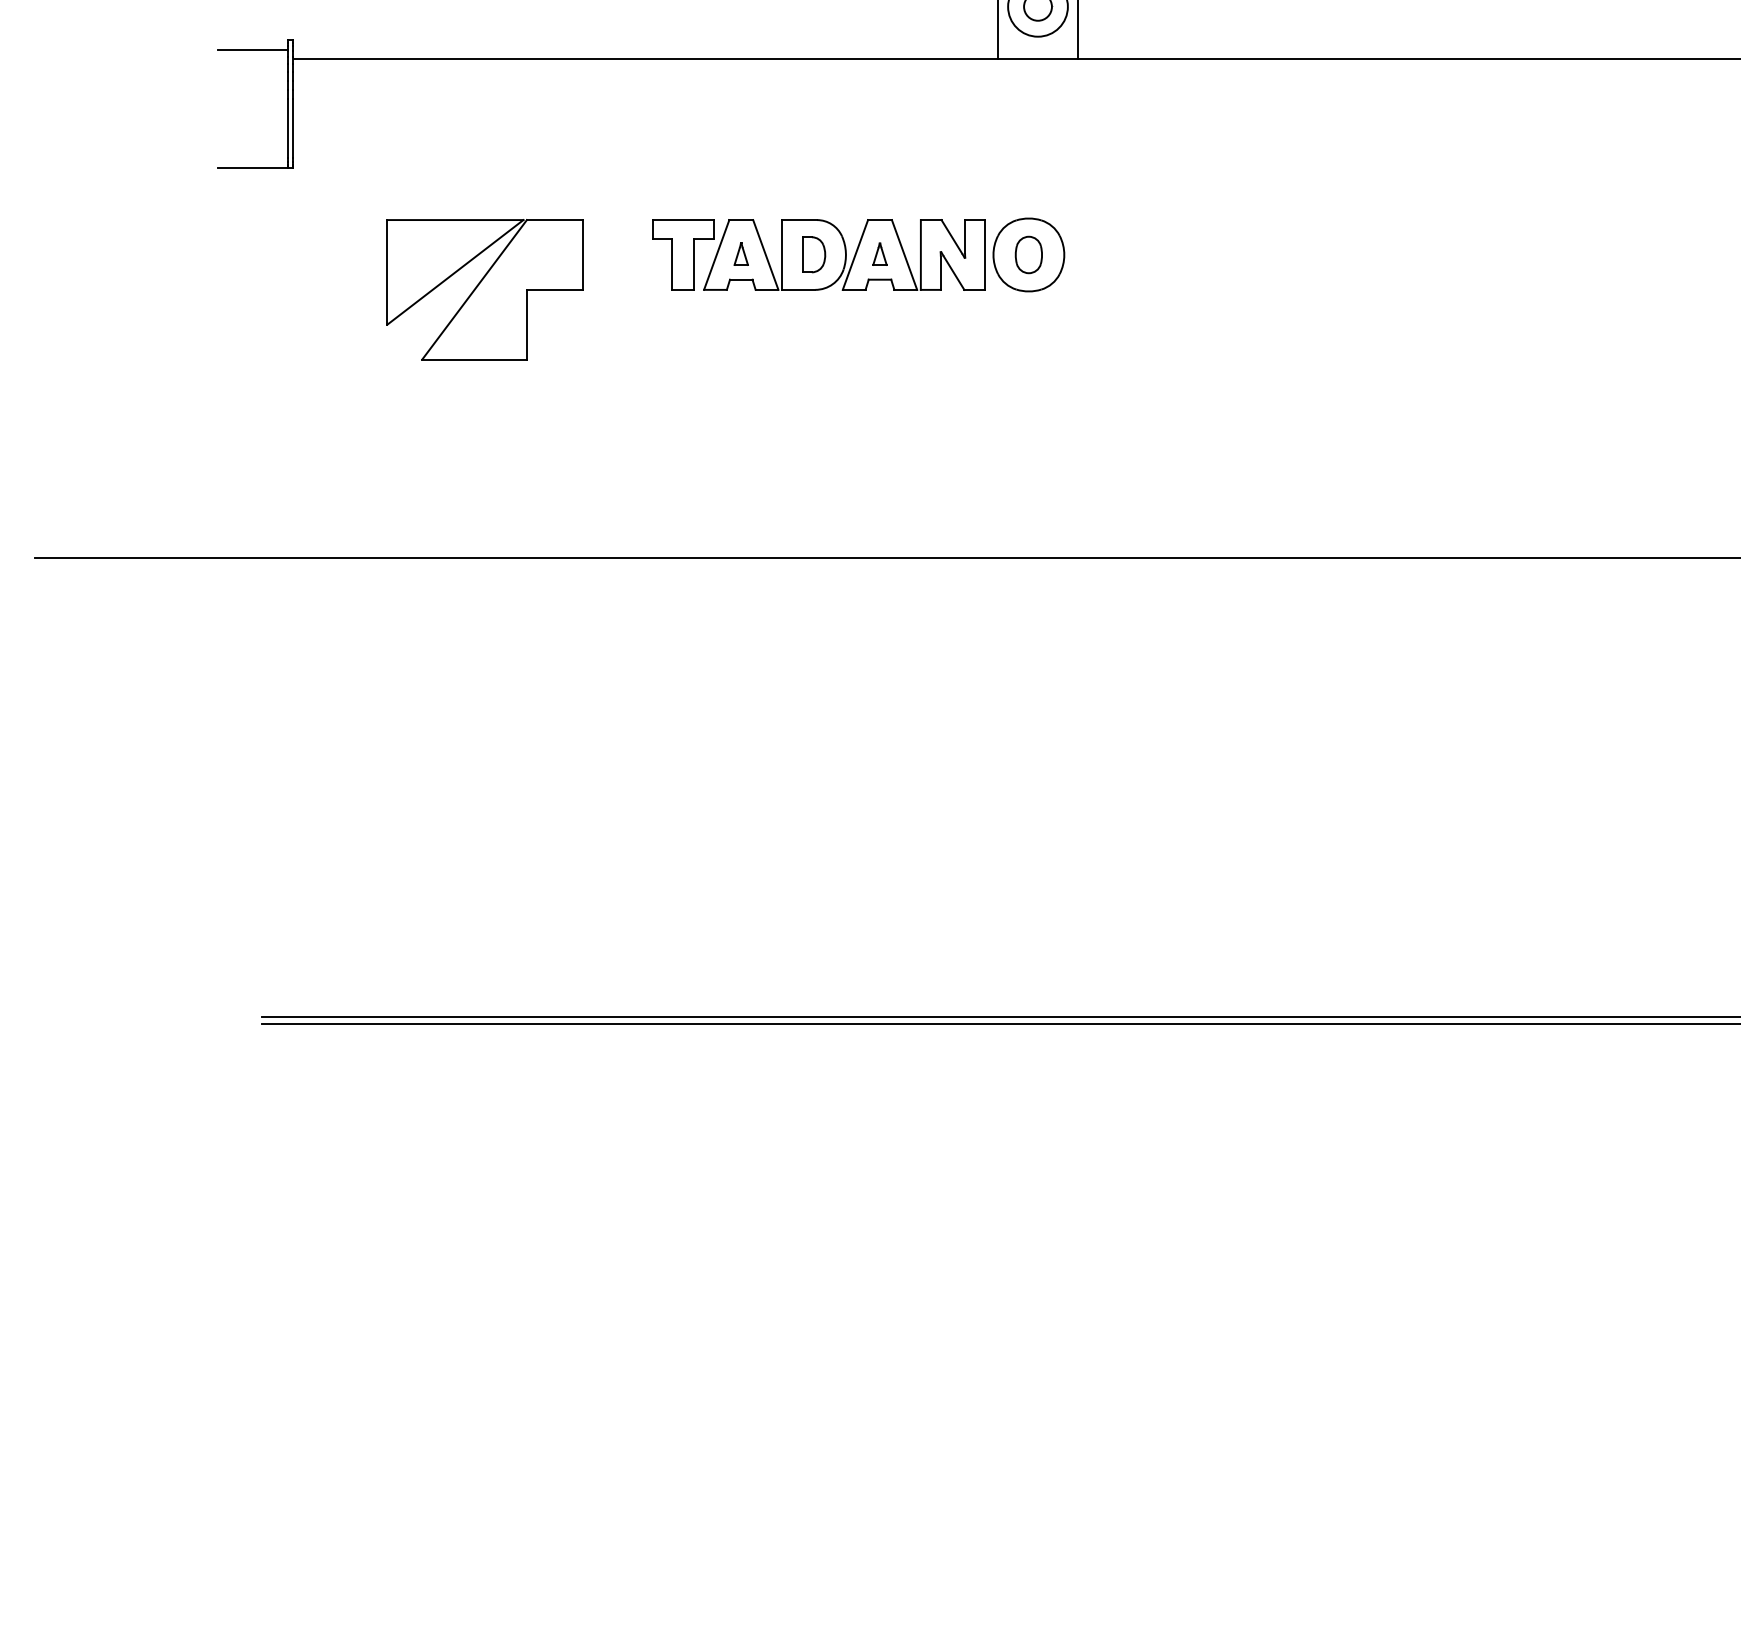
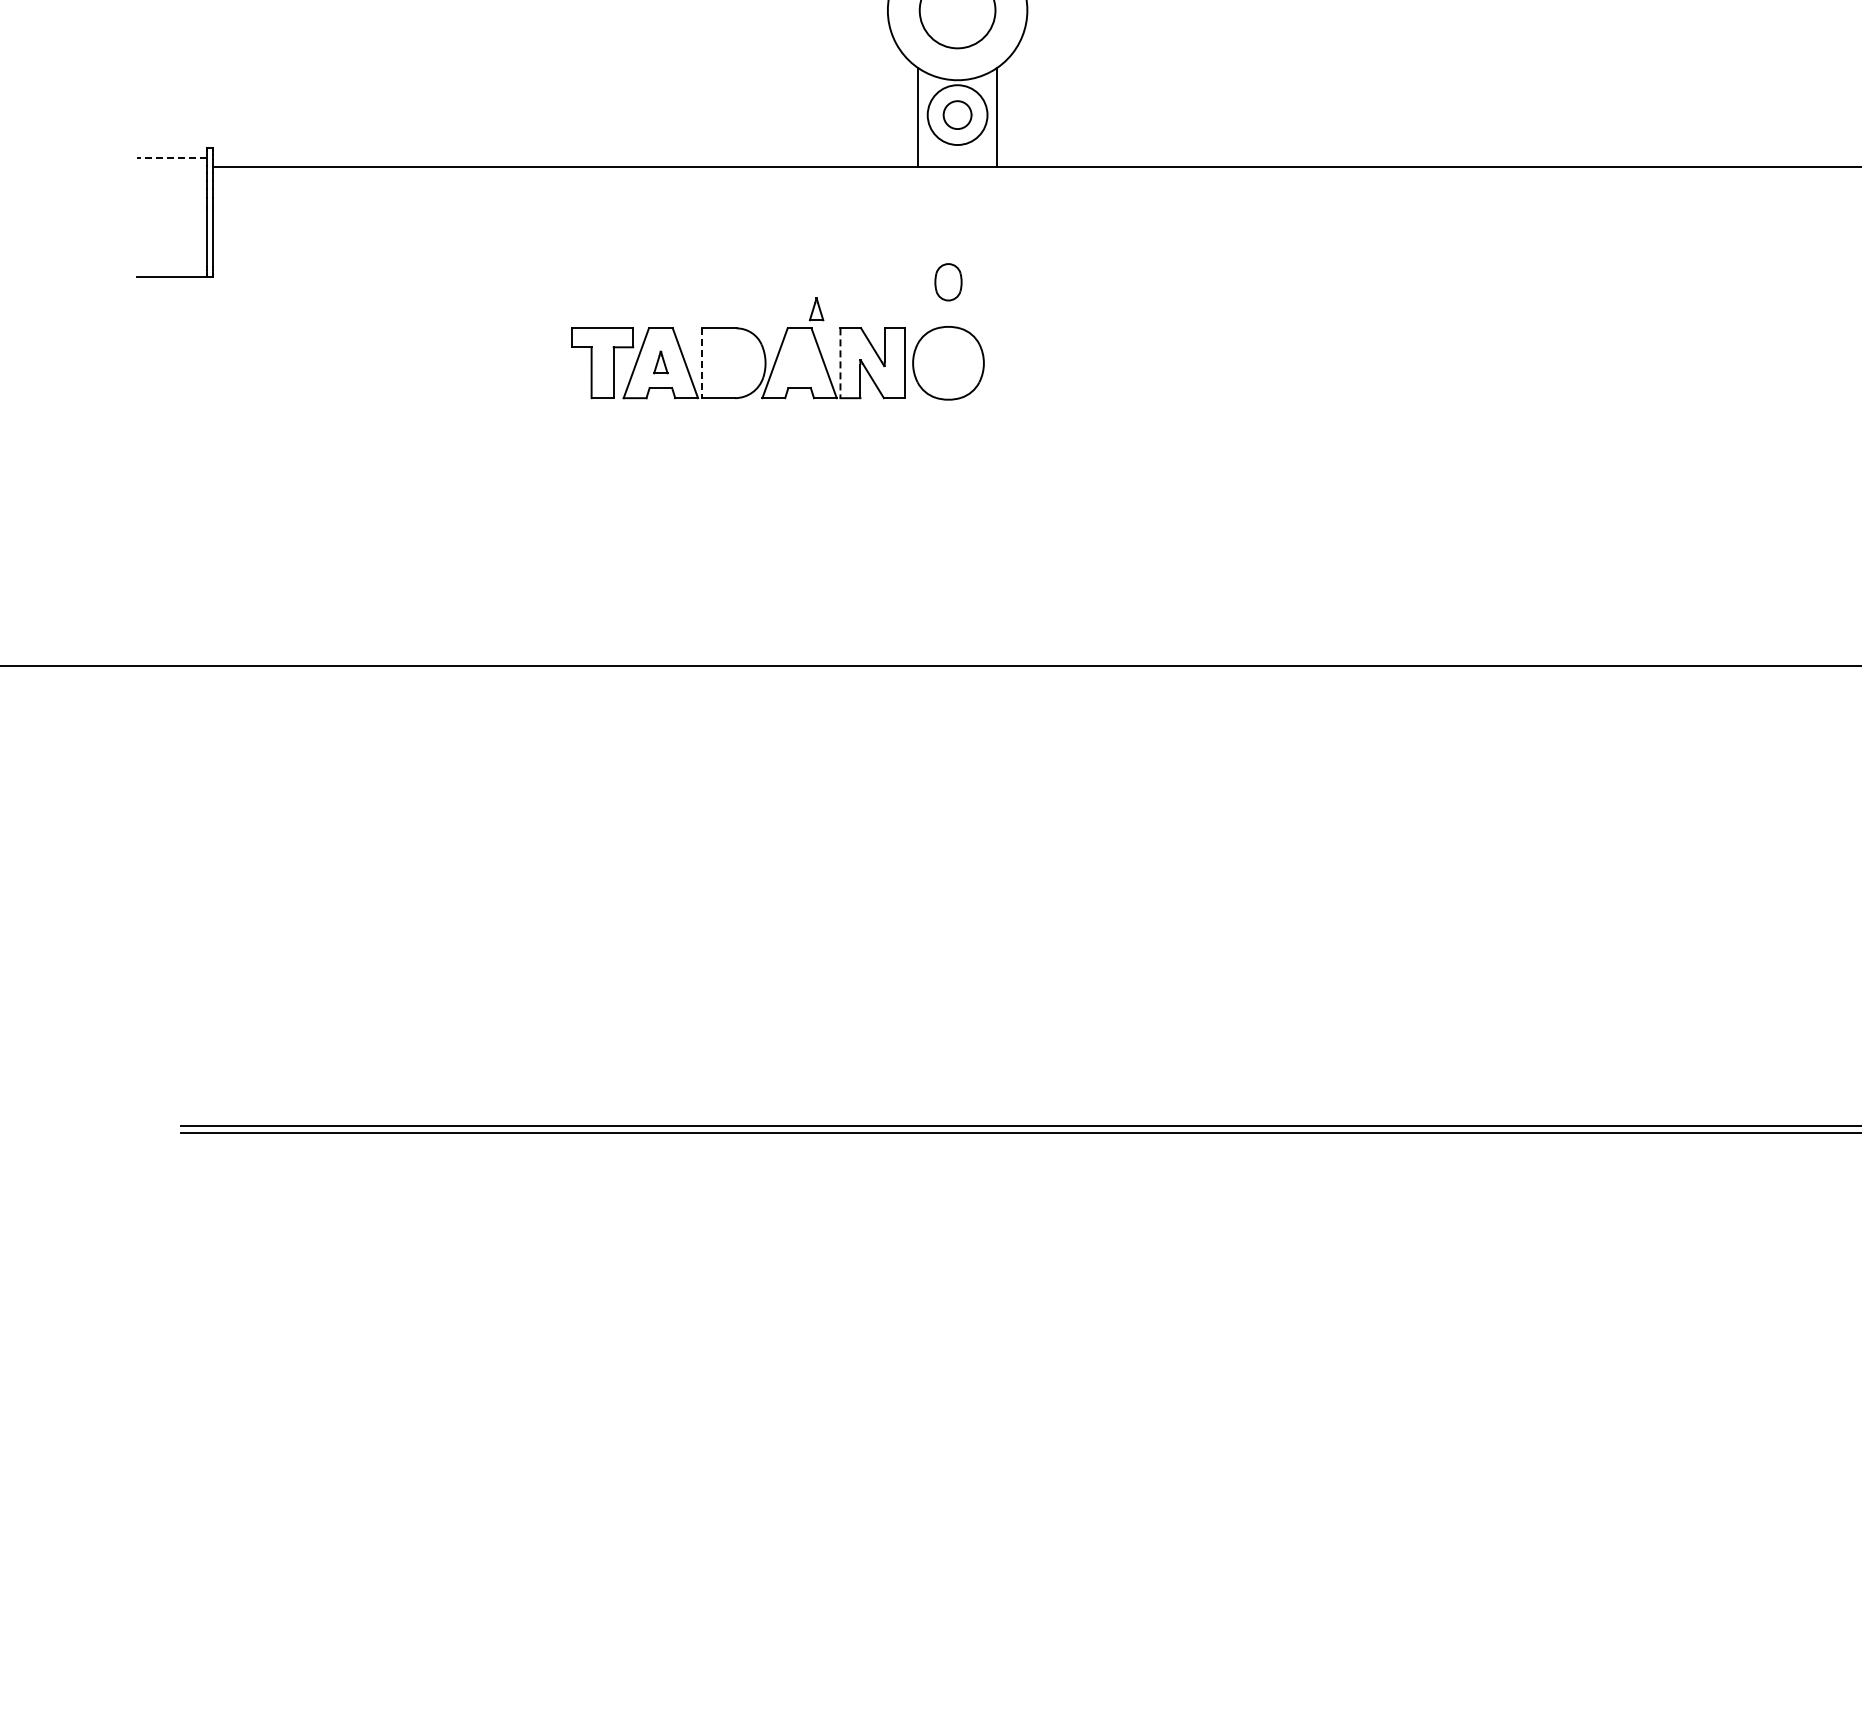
line: (252, 49) -> (172, 157), solid -> dashed
part: (813, 254) -> (733, 362), removed
part: (879, 254) -> (816, 309), moved
line: (781, 255) -> (701, 363), solid -> dashed
line: (920, 255) -> (840, 363), solid -> dashed
part: (1028, 255) -> (948, 282), moved
part: (484, 289) -> (404, 397), removed

